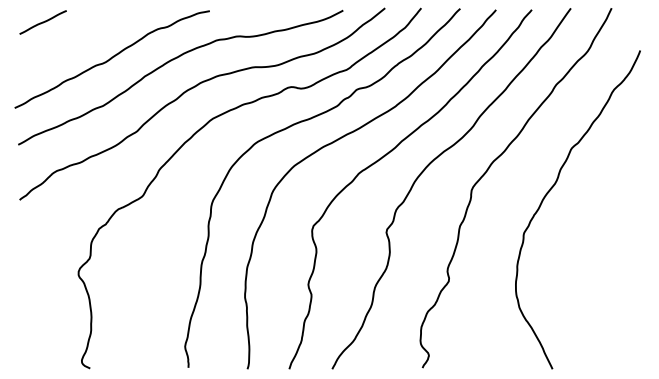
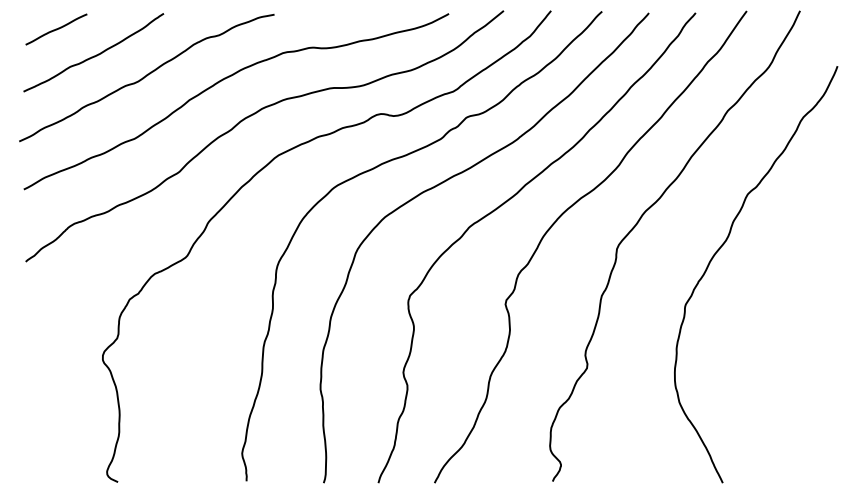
curve: (73, 41) -> (96, 54), added

